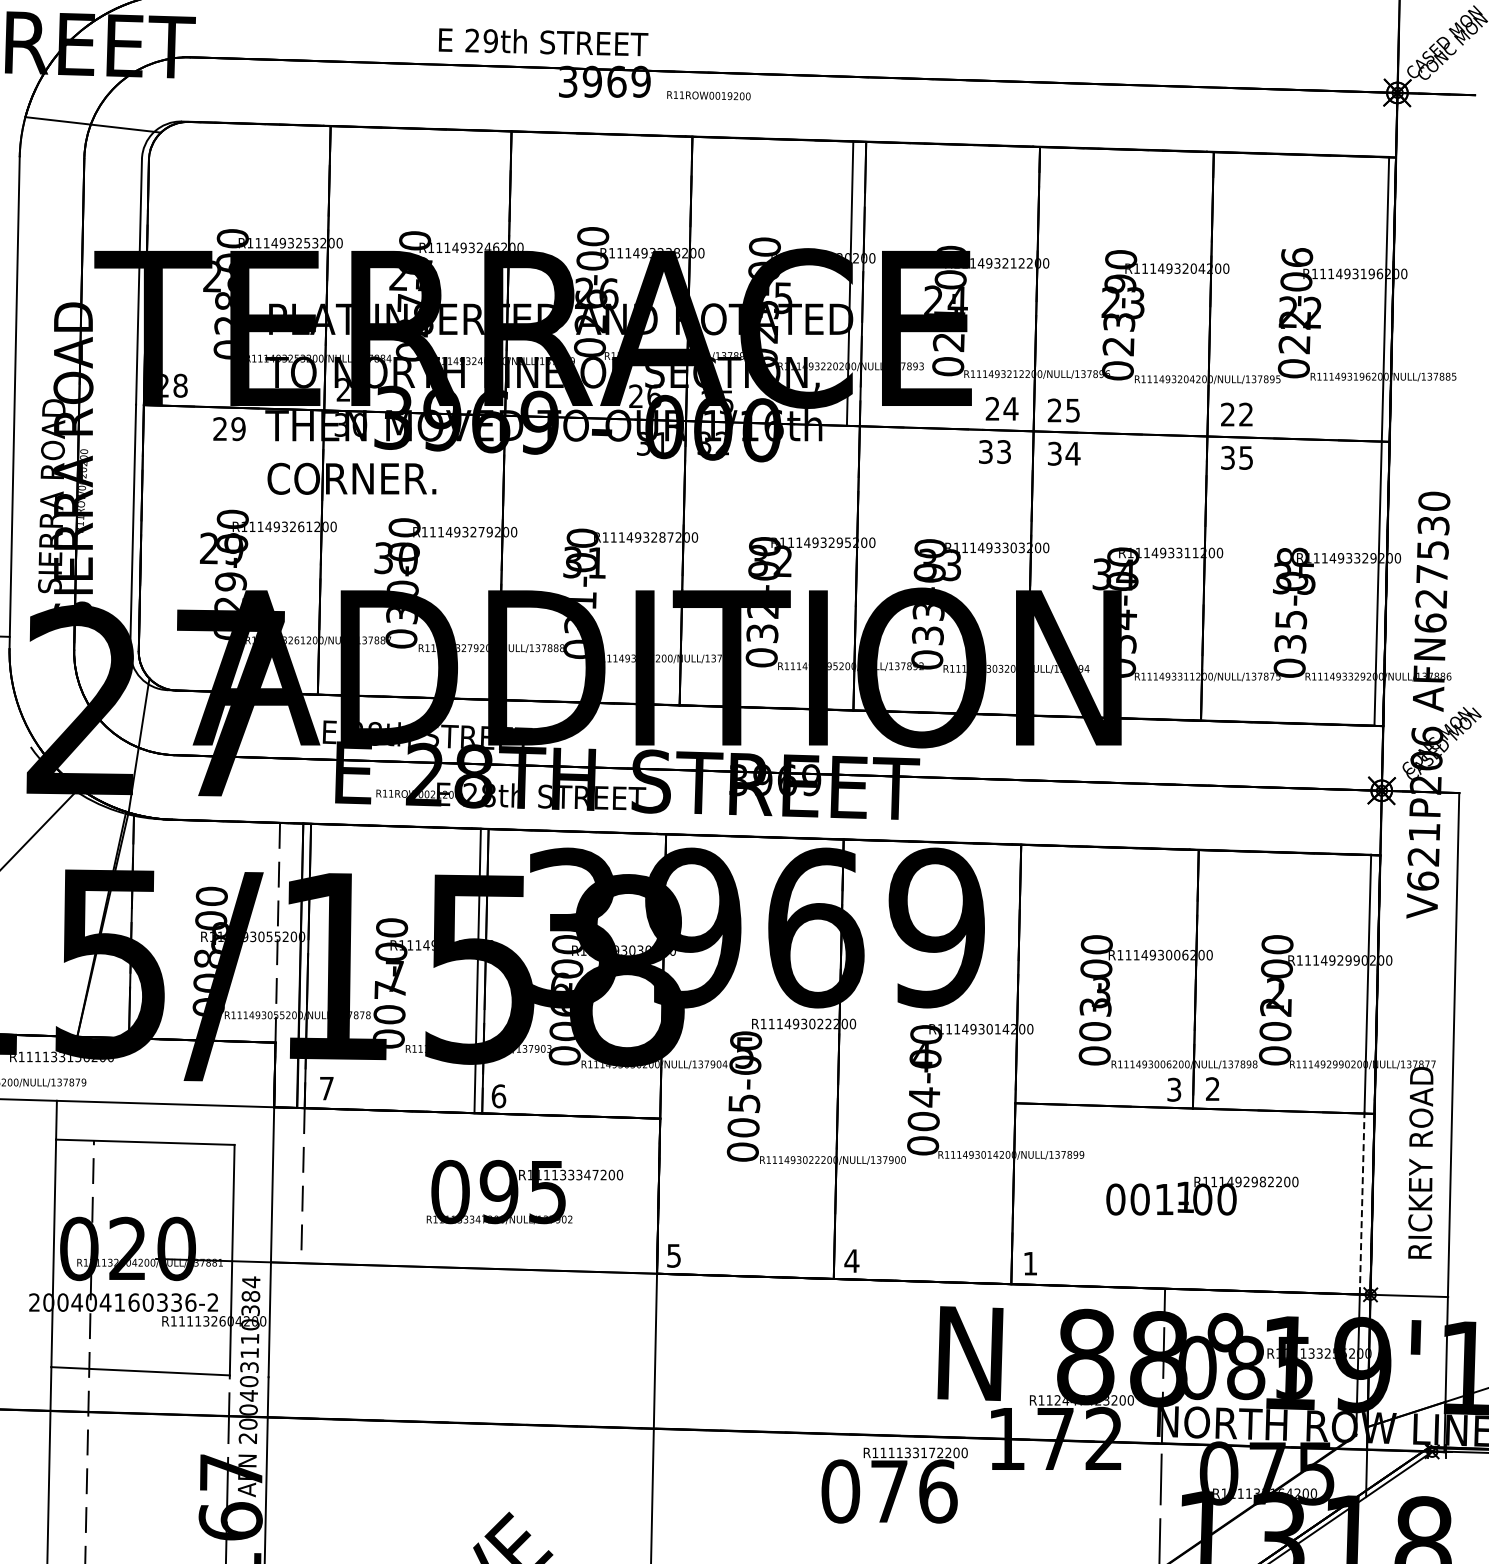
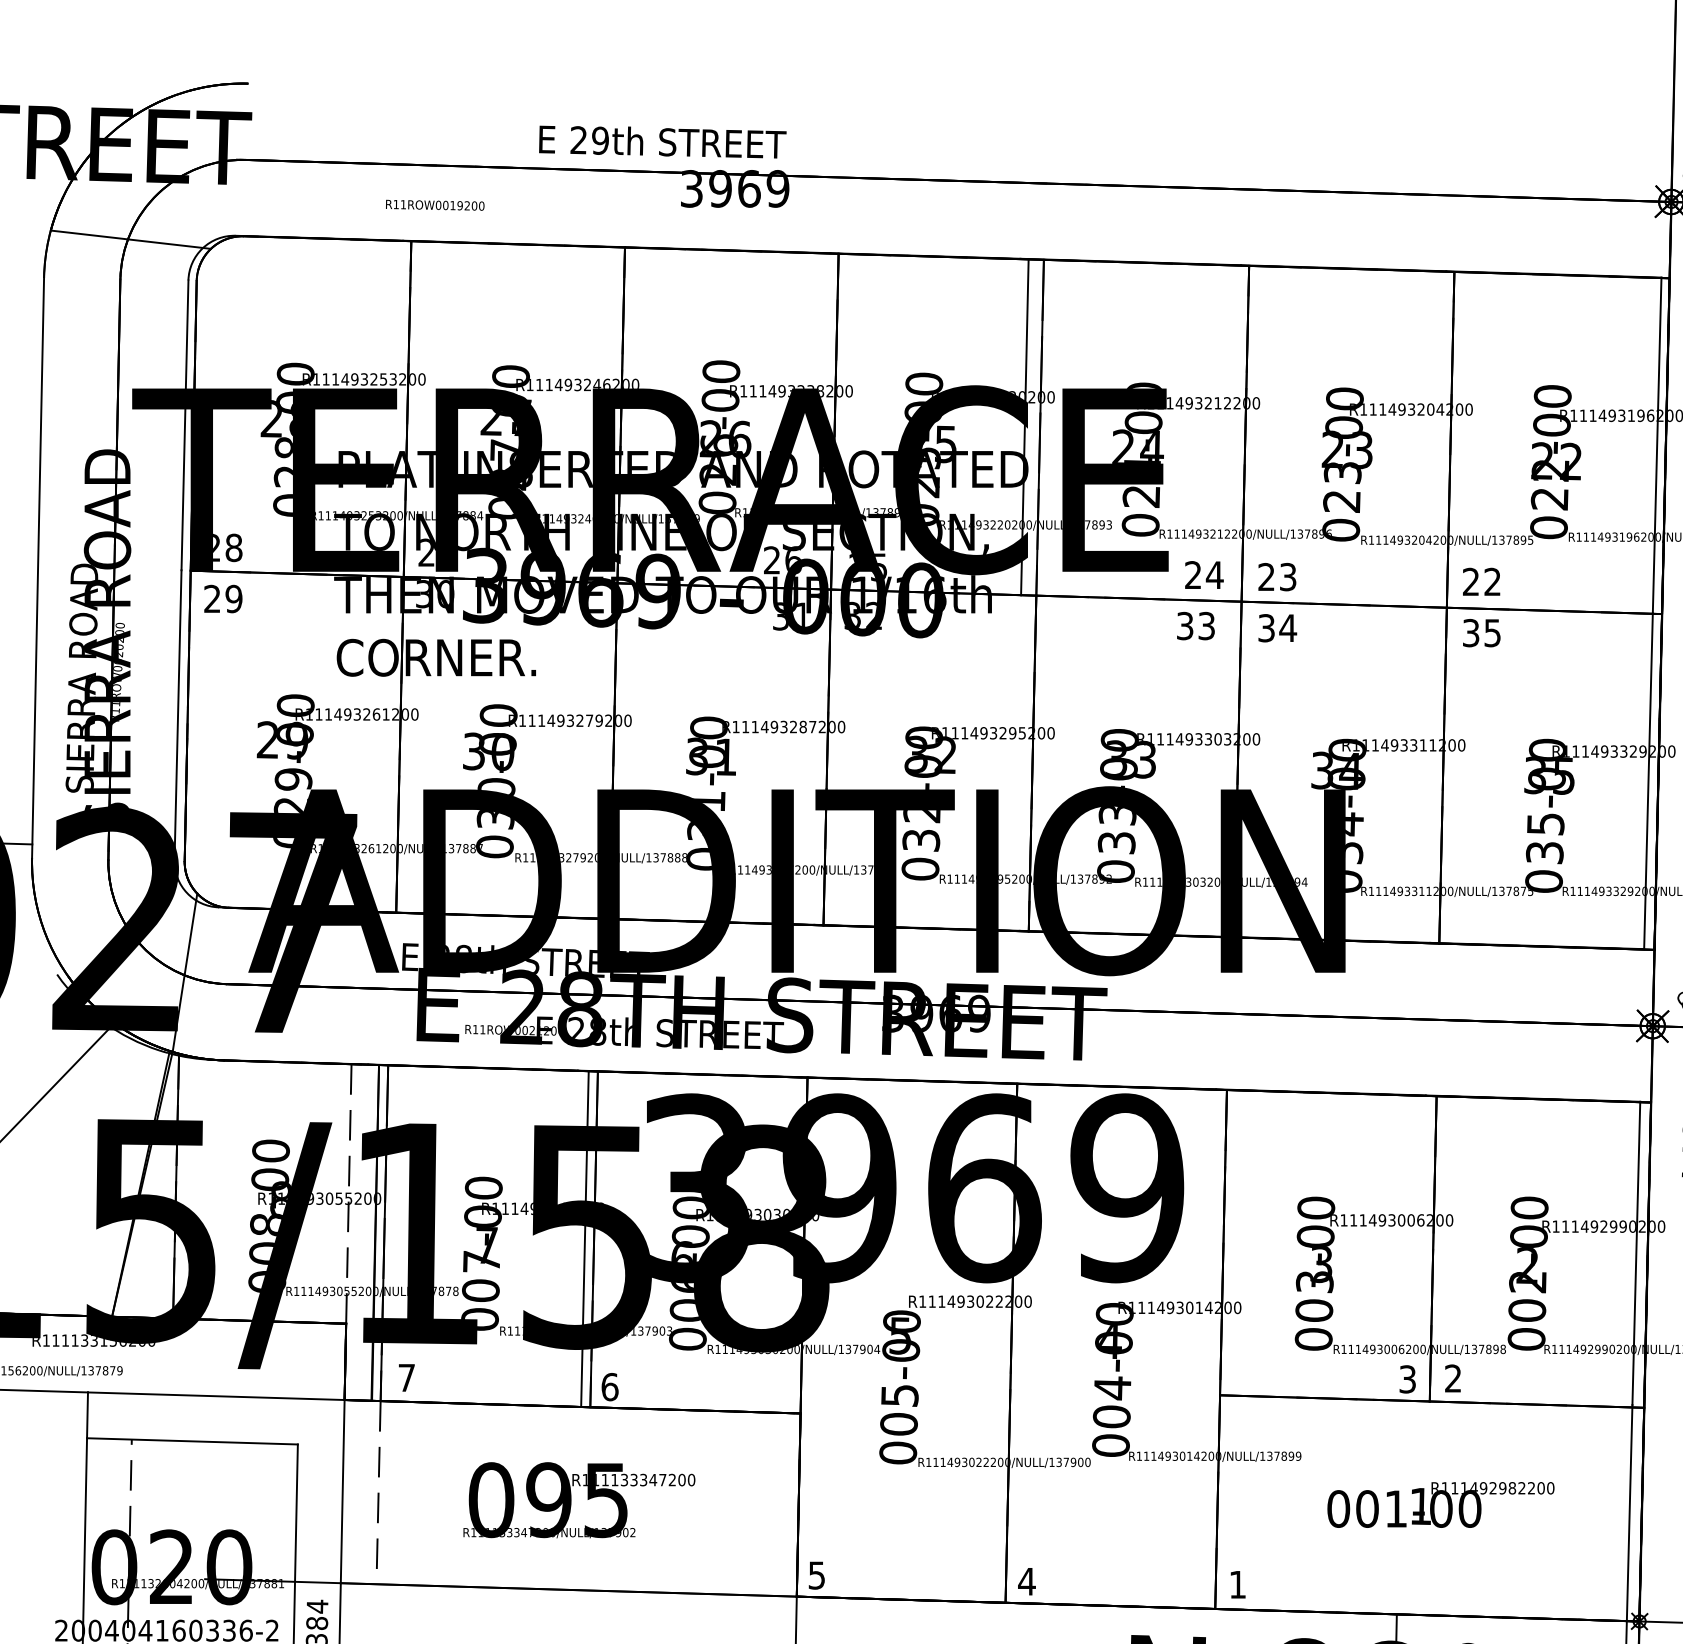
text: (708, 95) -> (434, 205), moved
text: (1296, 257) -> (1552, 396), 022-06 -> 022-00
text: (1120, 283) -> (1344, 427), 023-90 -> 023-00
text: (1072, 409) -> (1287, 575), 25 -> 23
text: (229, 429) -> (223, 599), moved
text: (1292, 556) -> (1547, 749), 035-08 -> 035-00
text: (524, 1192) -> (578, 1500), moved
line: (1362, 1202) -> (1630, 1512), dashed -> solid

